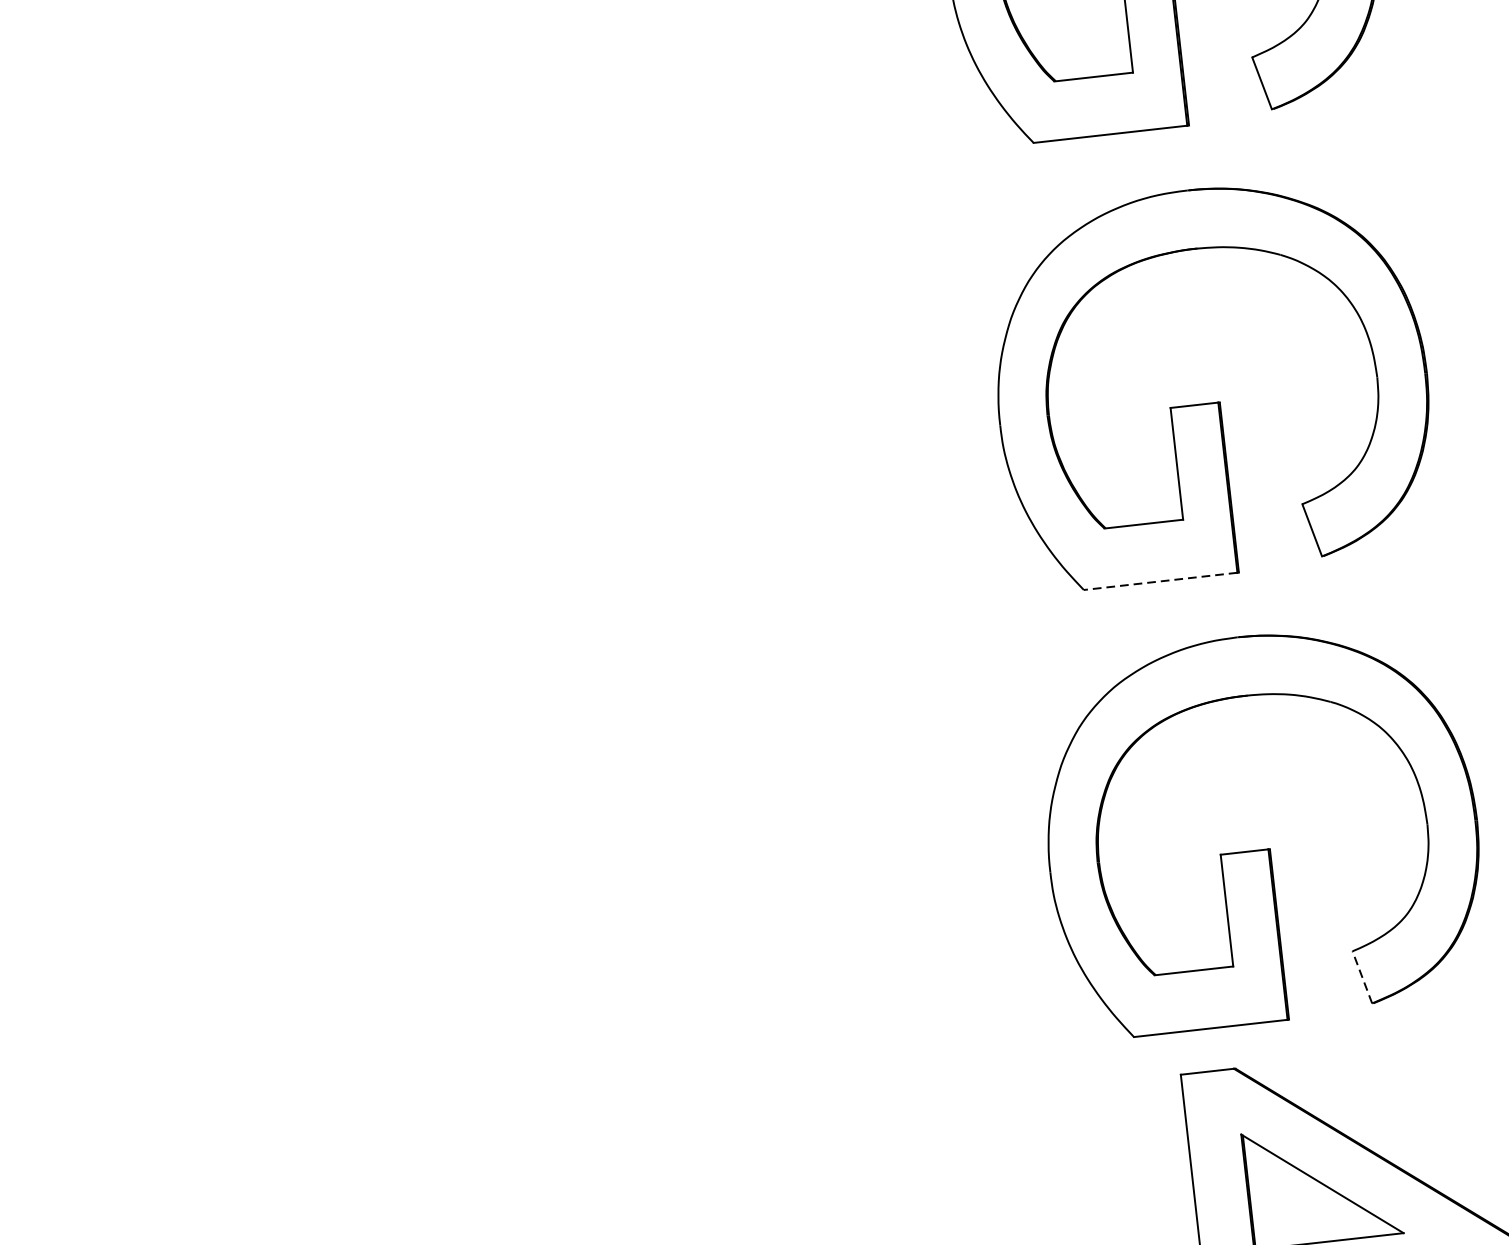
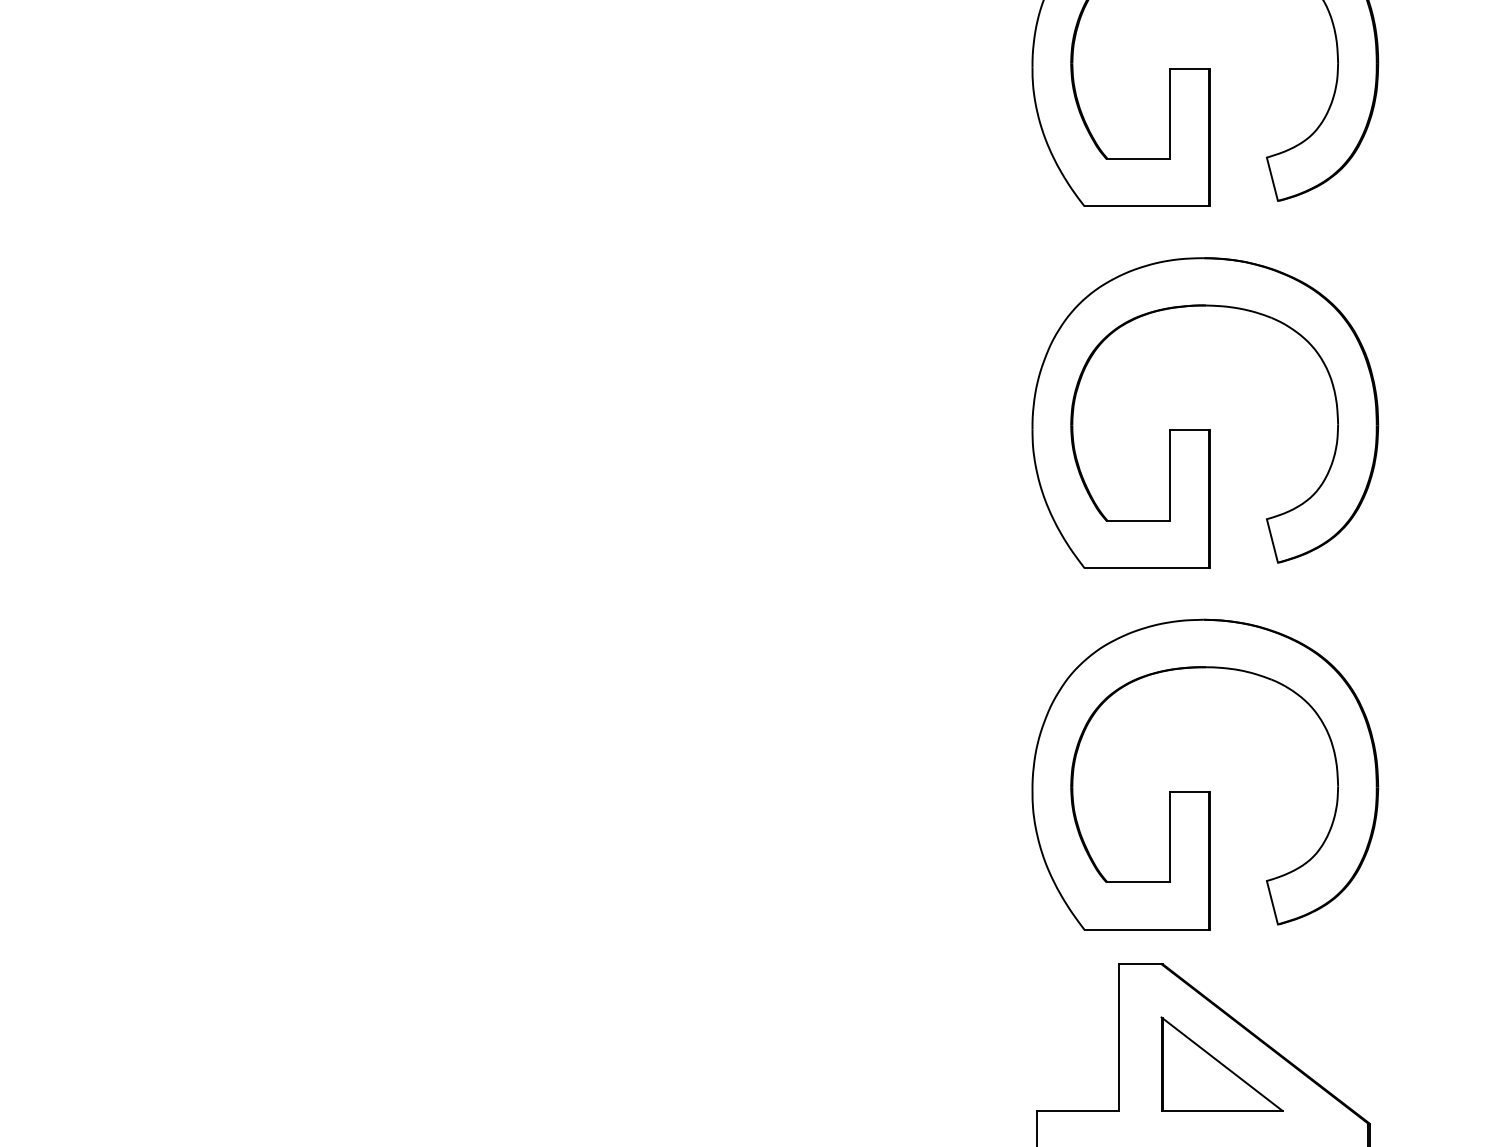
line: (1160, 581) -> (1146, 568), dashed -> solid
line: (1362, 977) -> (1272, 902), dashed -> solid

